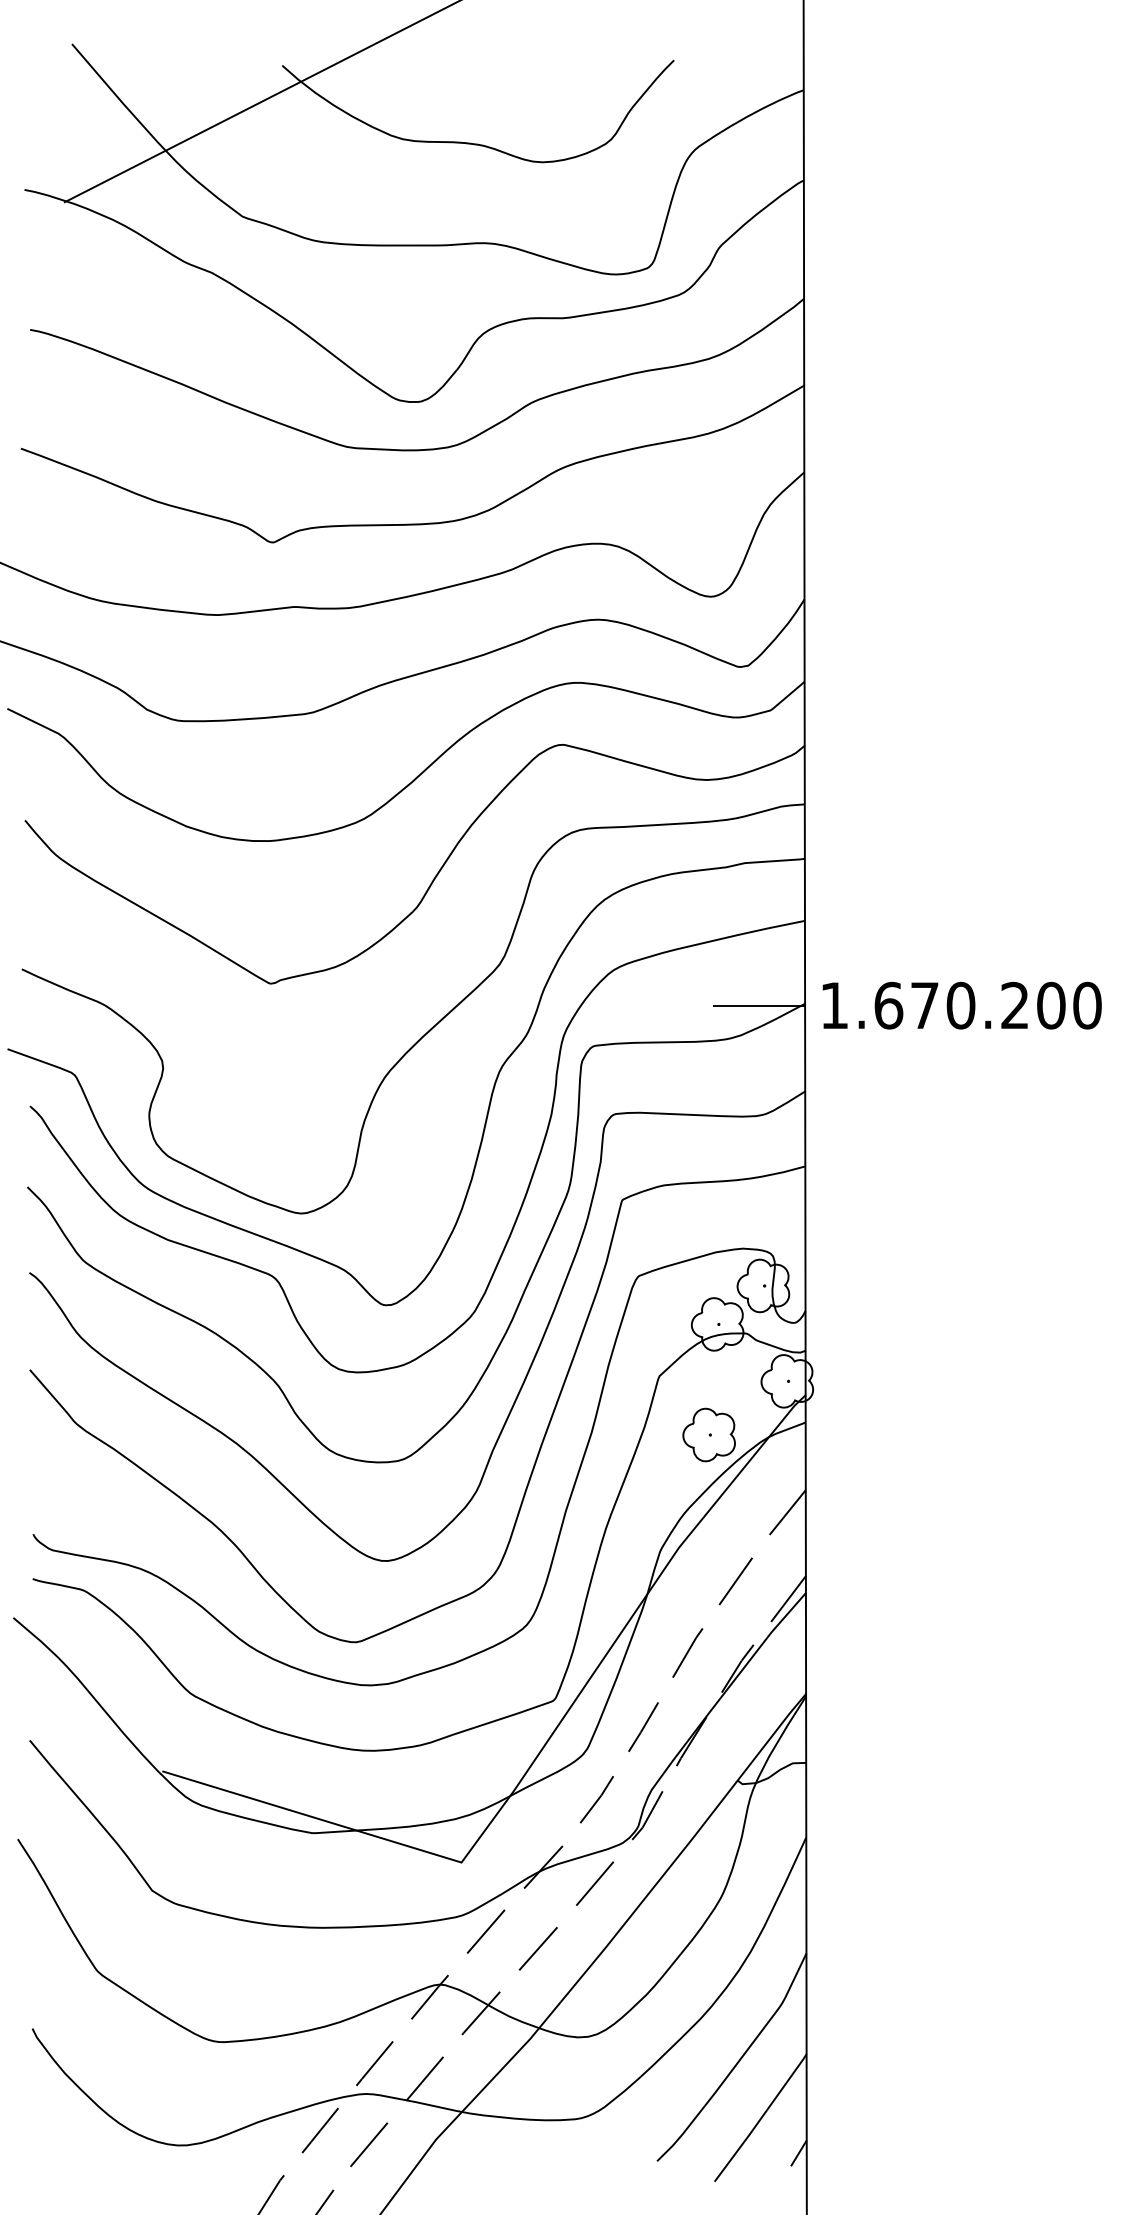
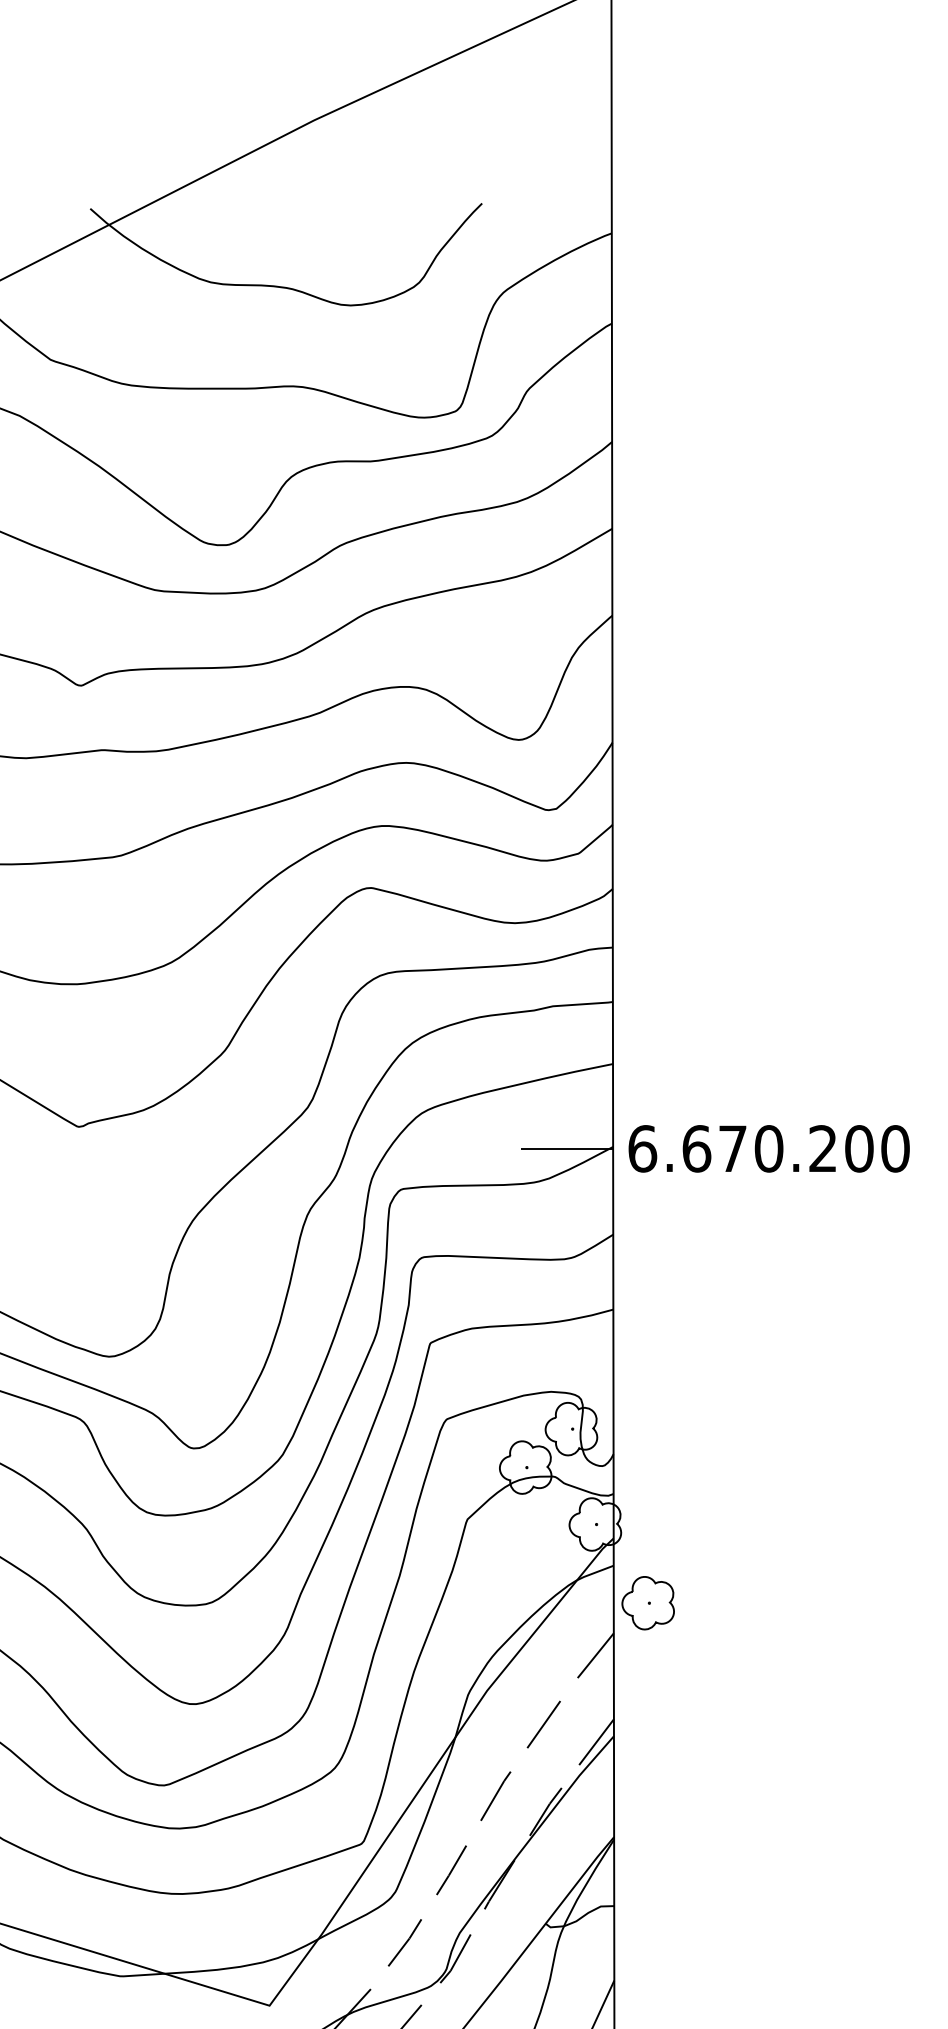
text: (834, 1005) -> (642, 1148), 1.670.200 -> 6.670.200
part: (708, 1434) -> (647, 1602), moved

